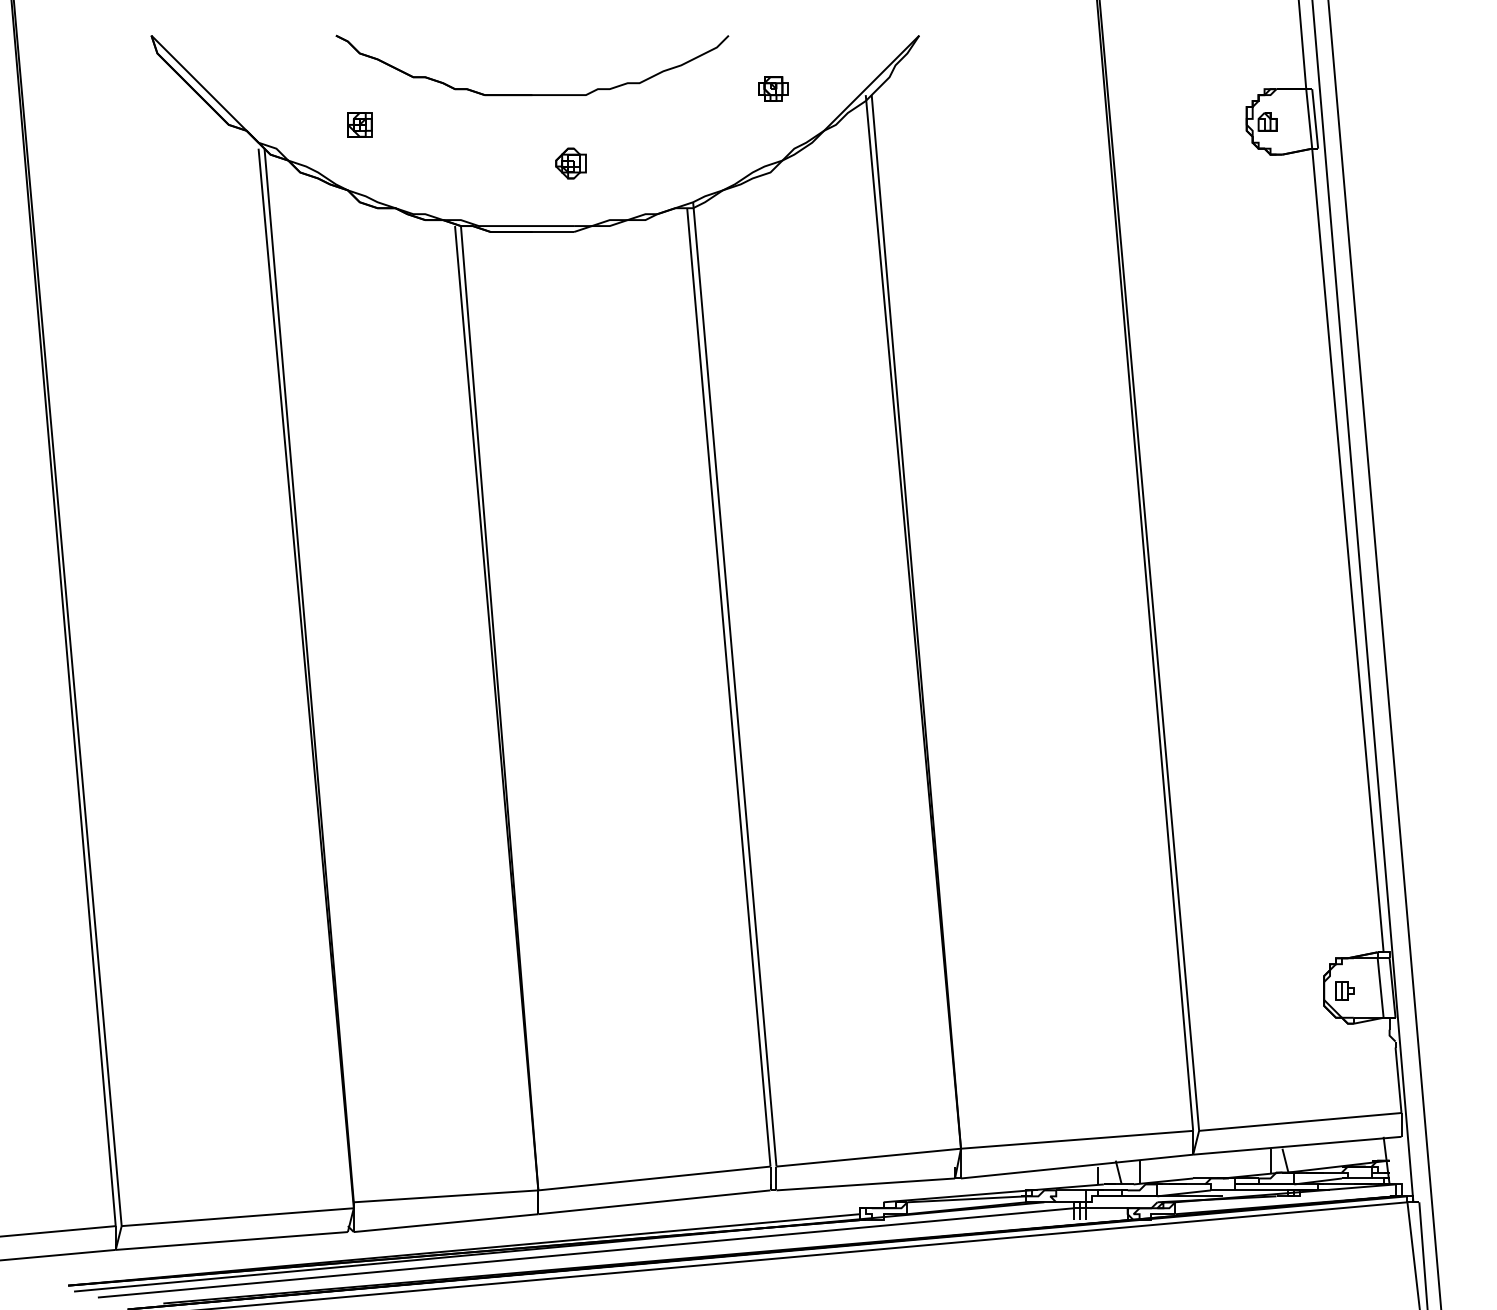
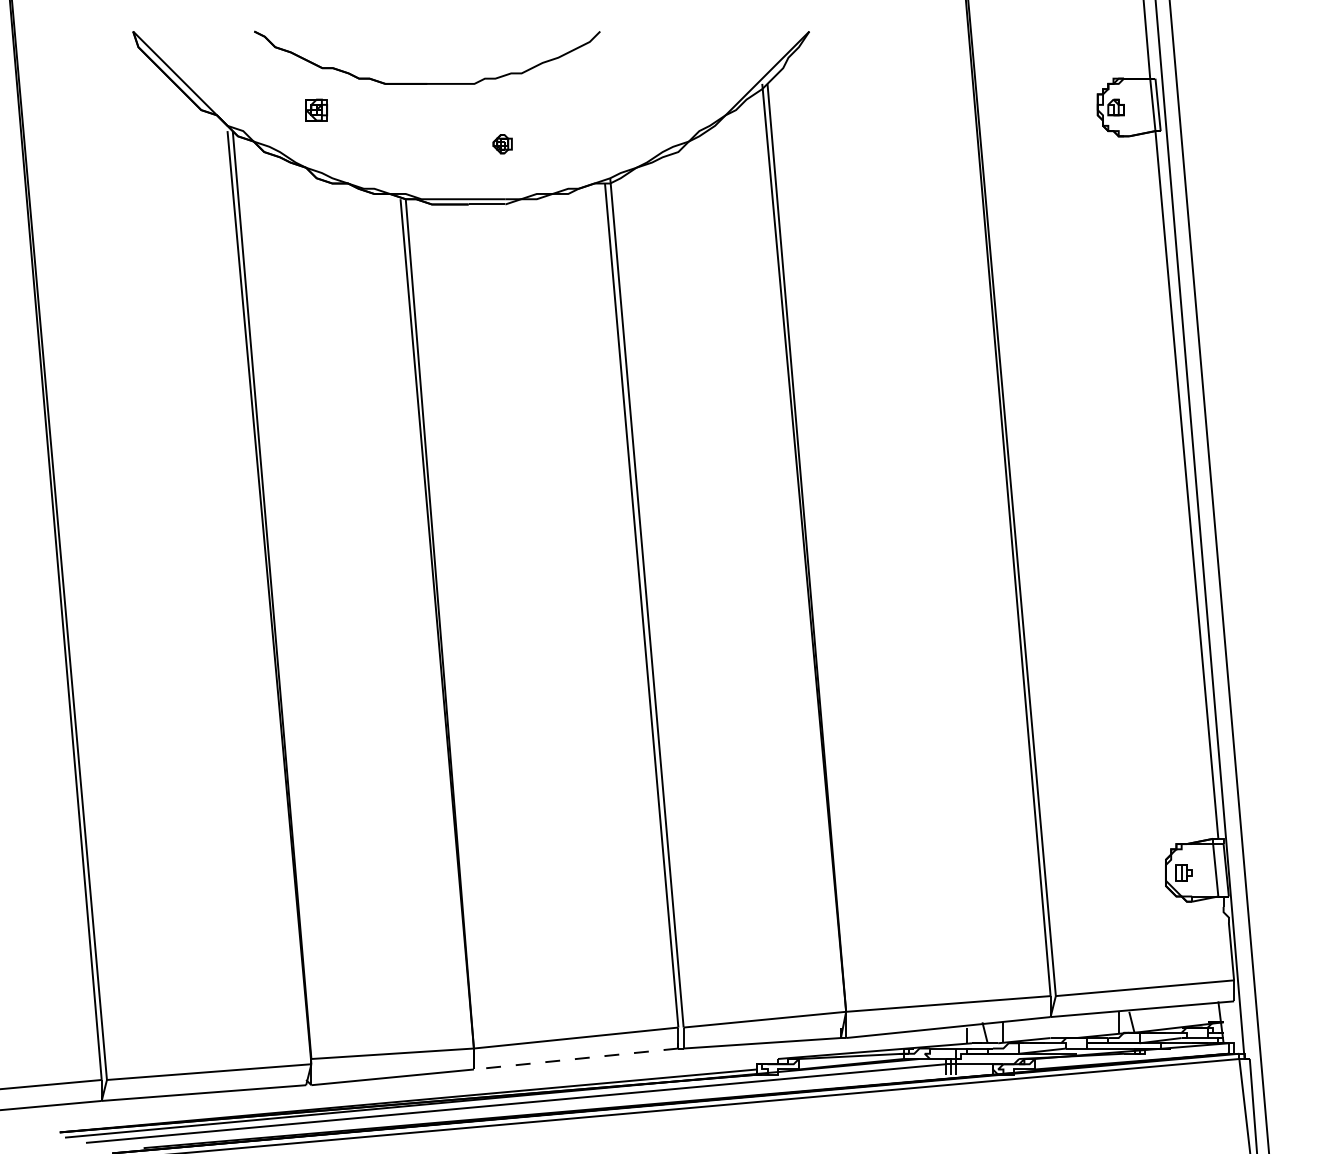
part: (773, 88) -> (681, 78), removed
part: (532, 94) -> (427, 83), moved
part: (570, 163) -> (502, 144), size x0.7
line: (654, 1202) -> (576, 1059), solid -> dashed

